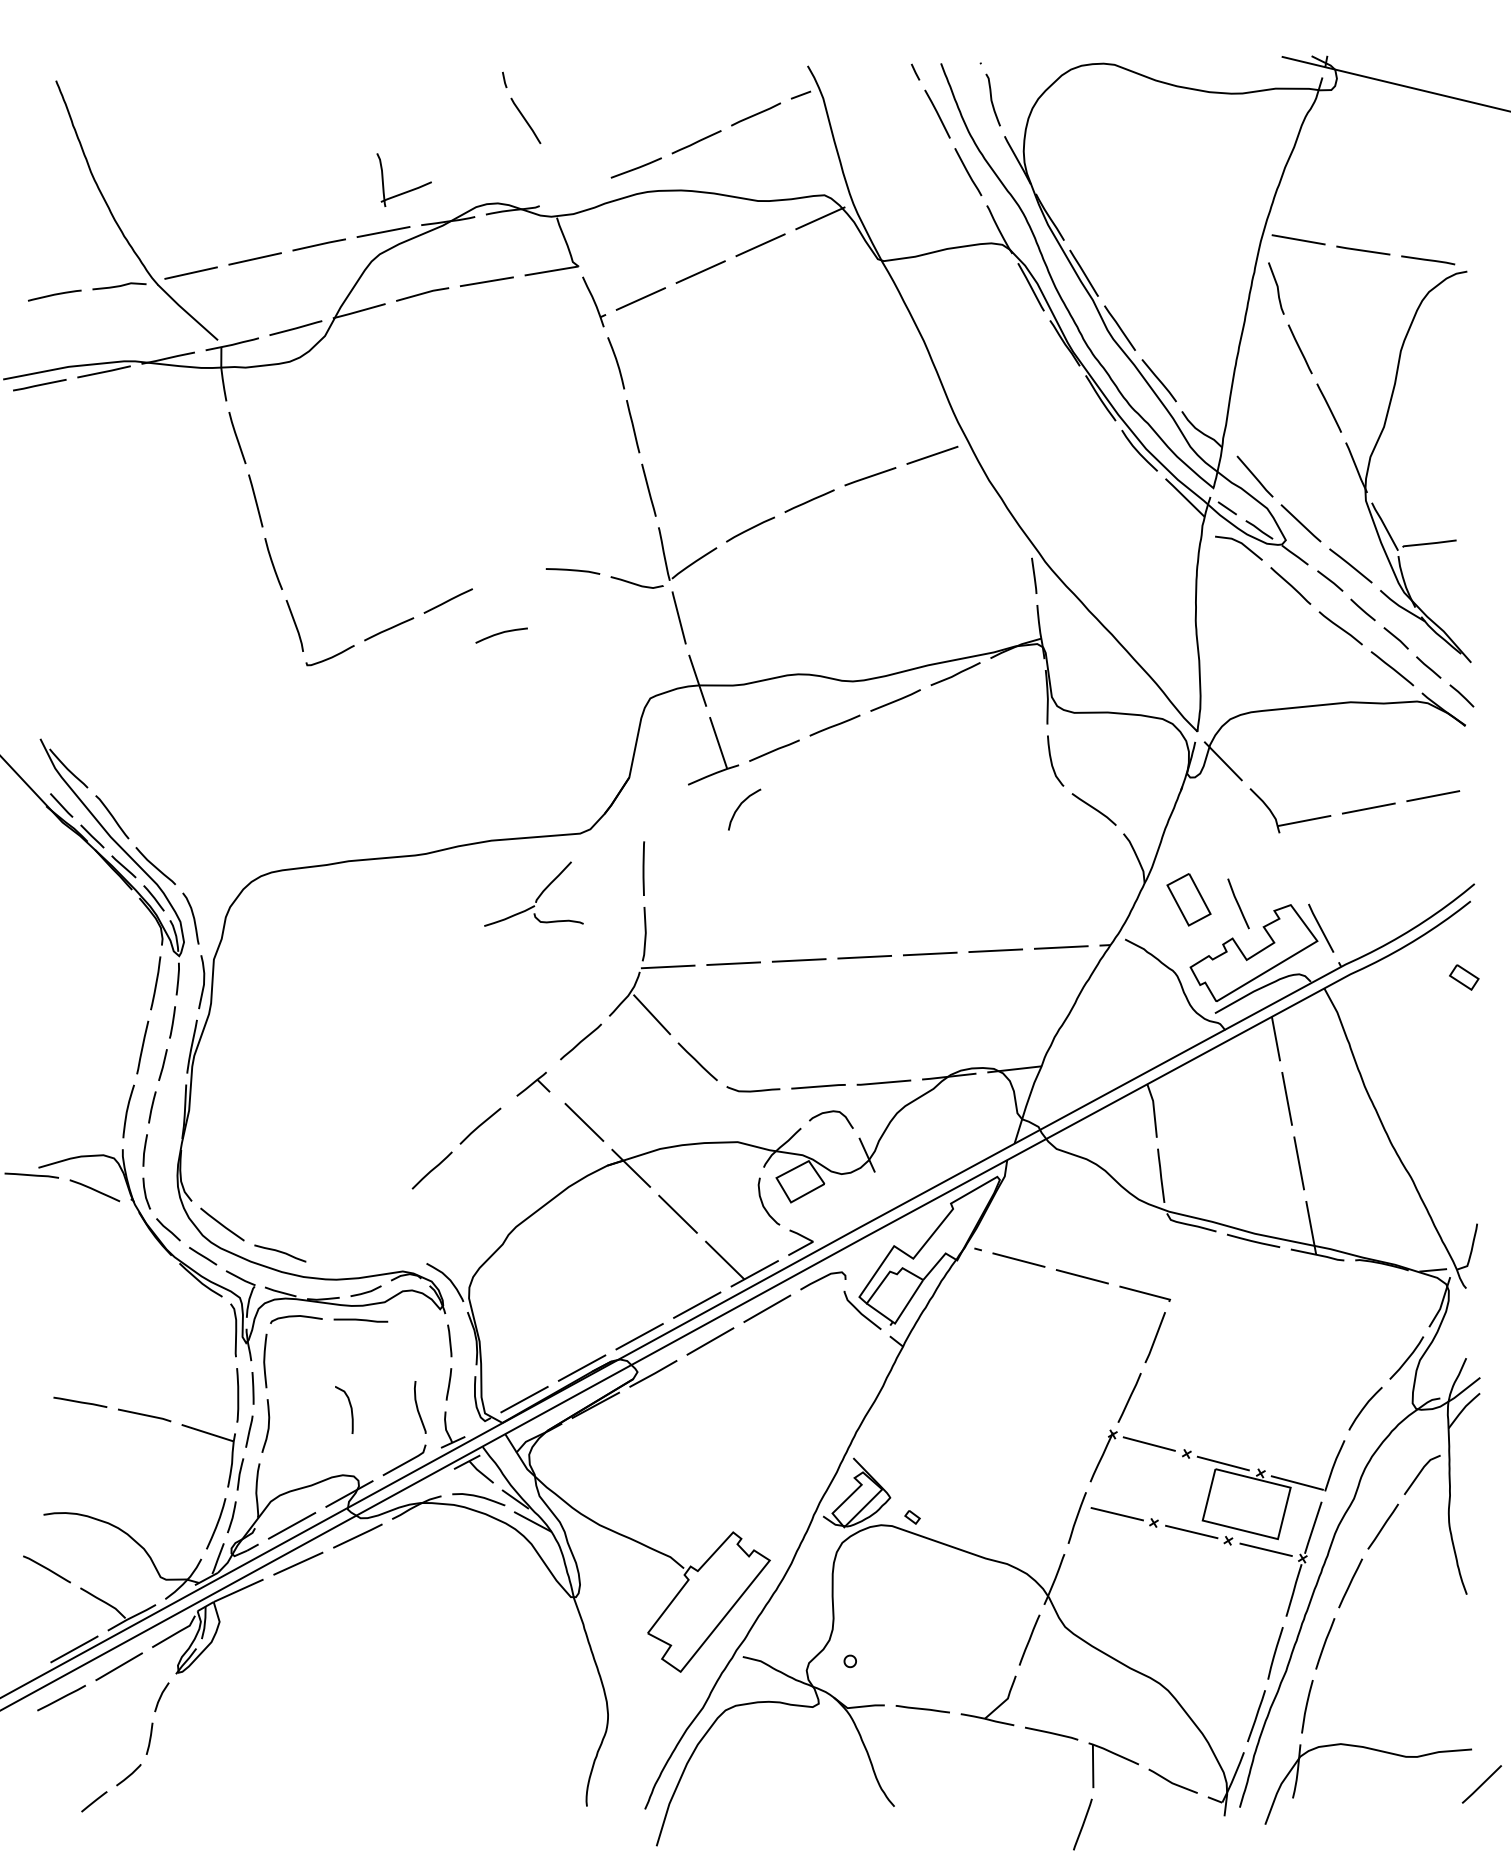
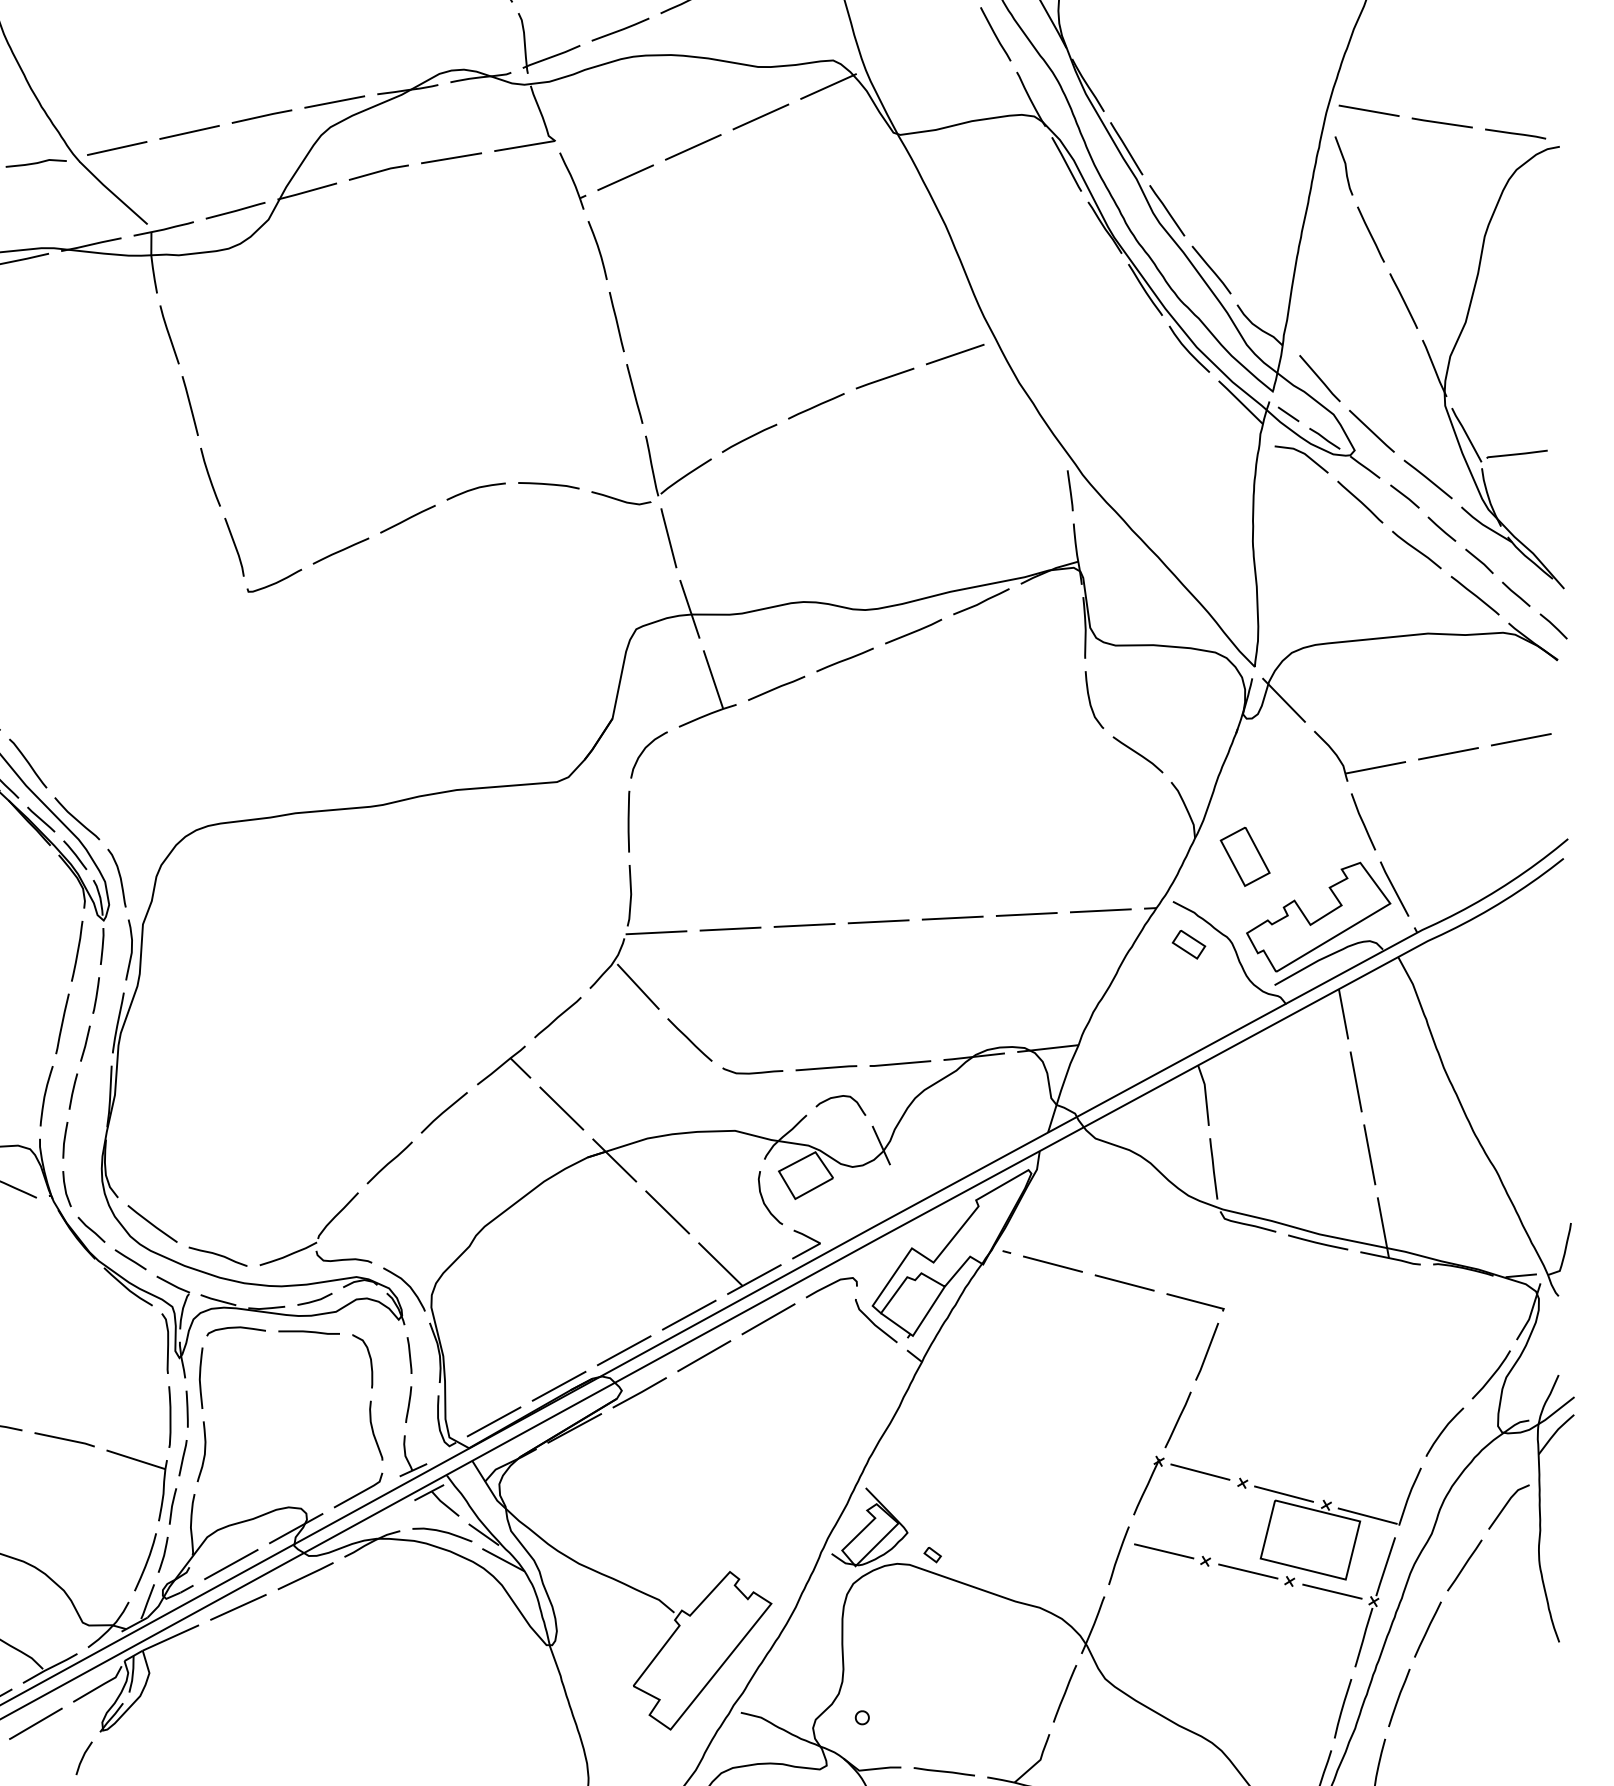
part: (407, 190) -> (552, 55), moved
curve: (500, 634) -> (474, 490), moved
curve: (741, 805) -> (645, 750), moved
part: (533, 893) -> (315, 1228), moved
line: (1238, 903) -> (1363, 821), moved
part: (1464, 977) -> (1189, 944), moved
part: (533, 1083) -> (504, 1064), size x1.43
curve: (350, 1409) -> (369, 1360), moved

